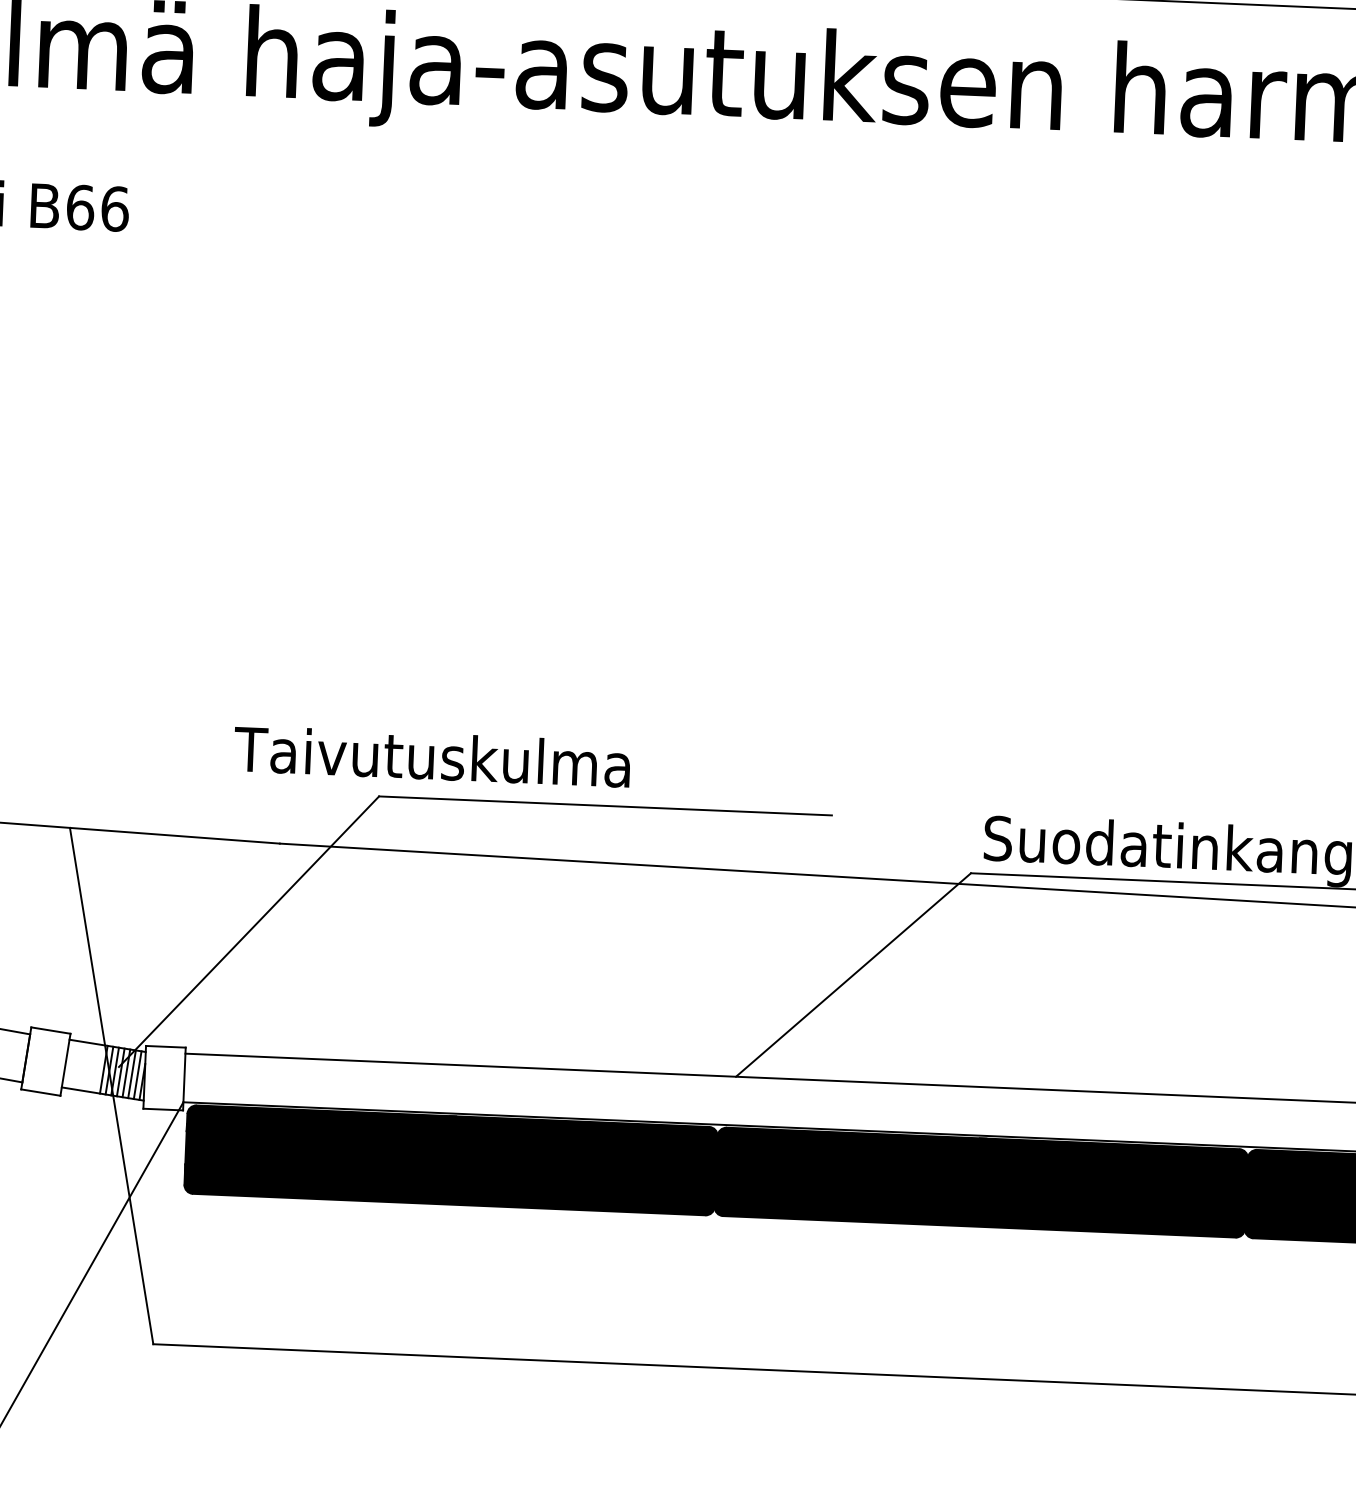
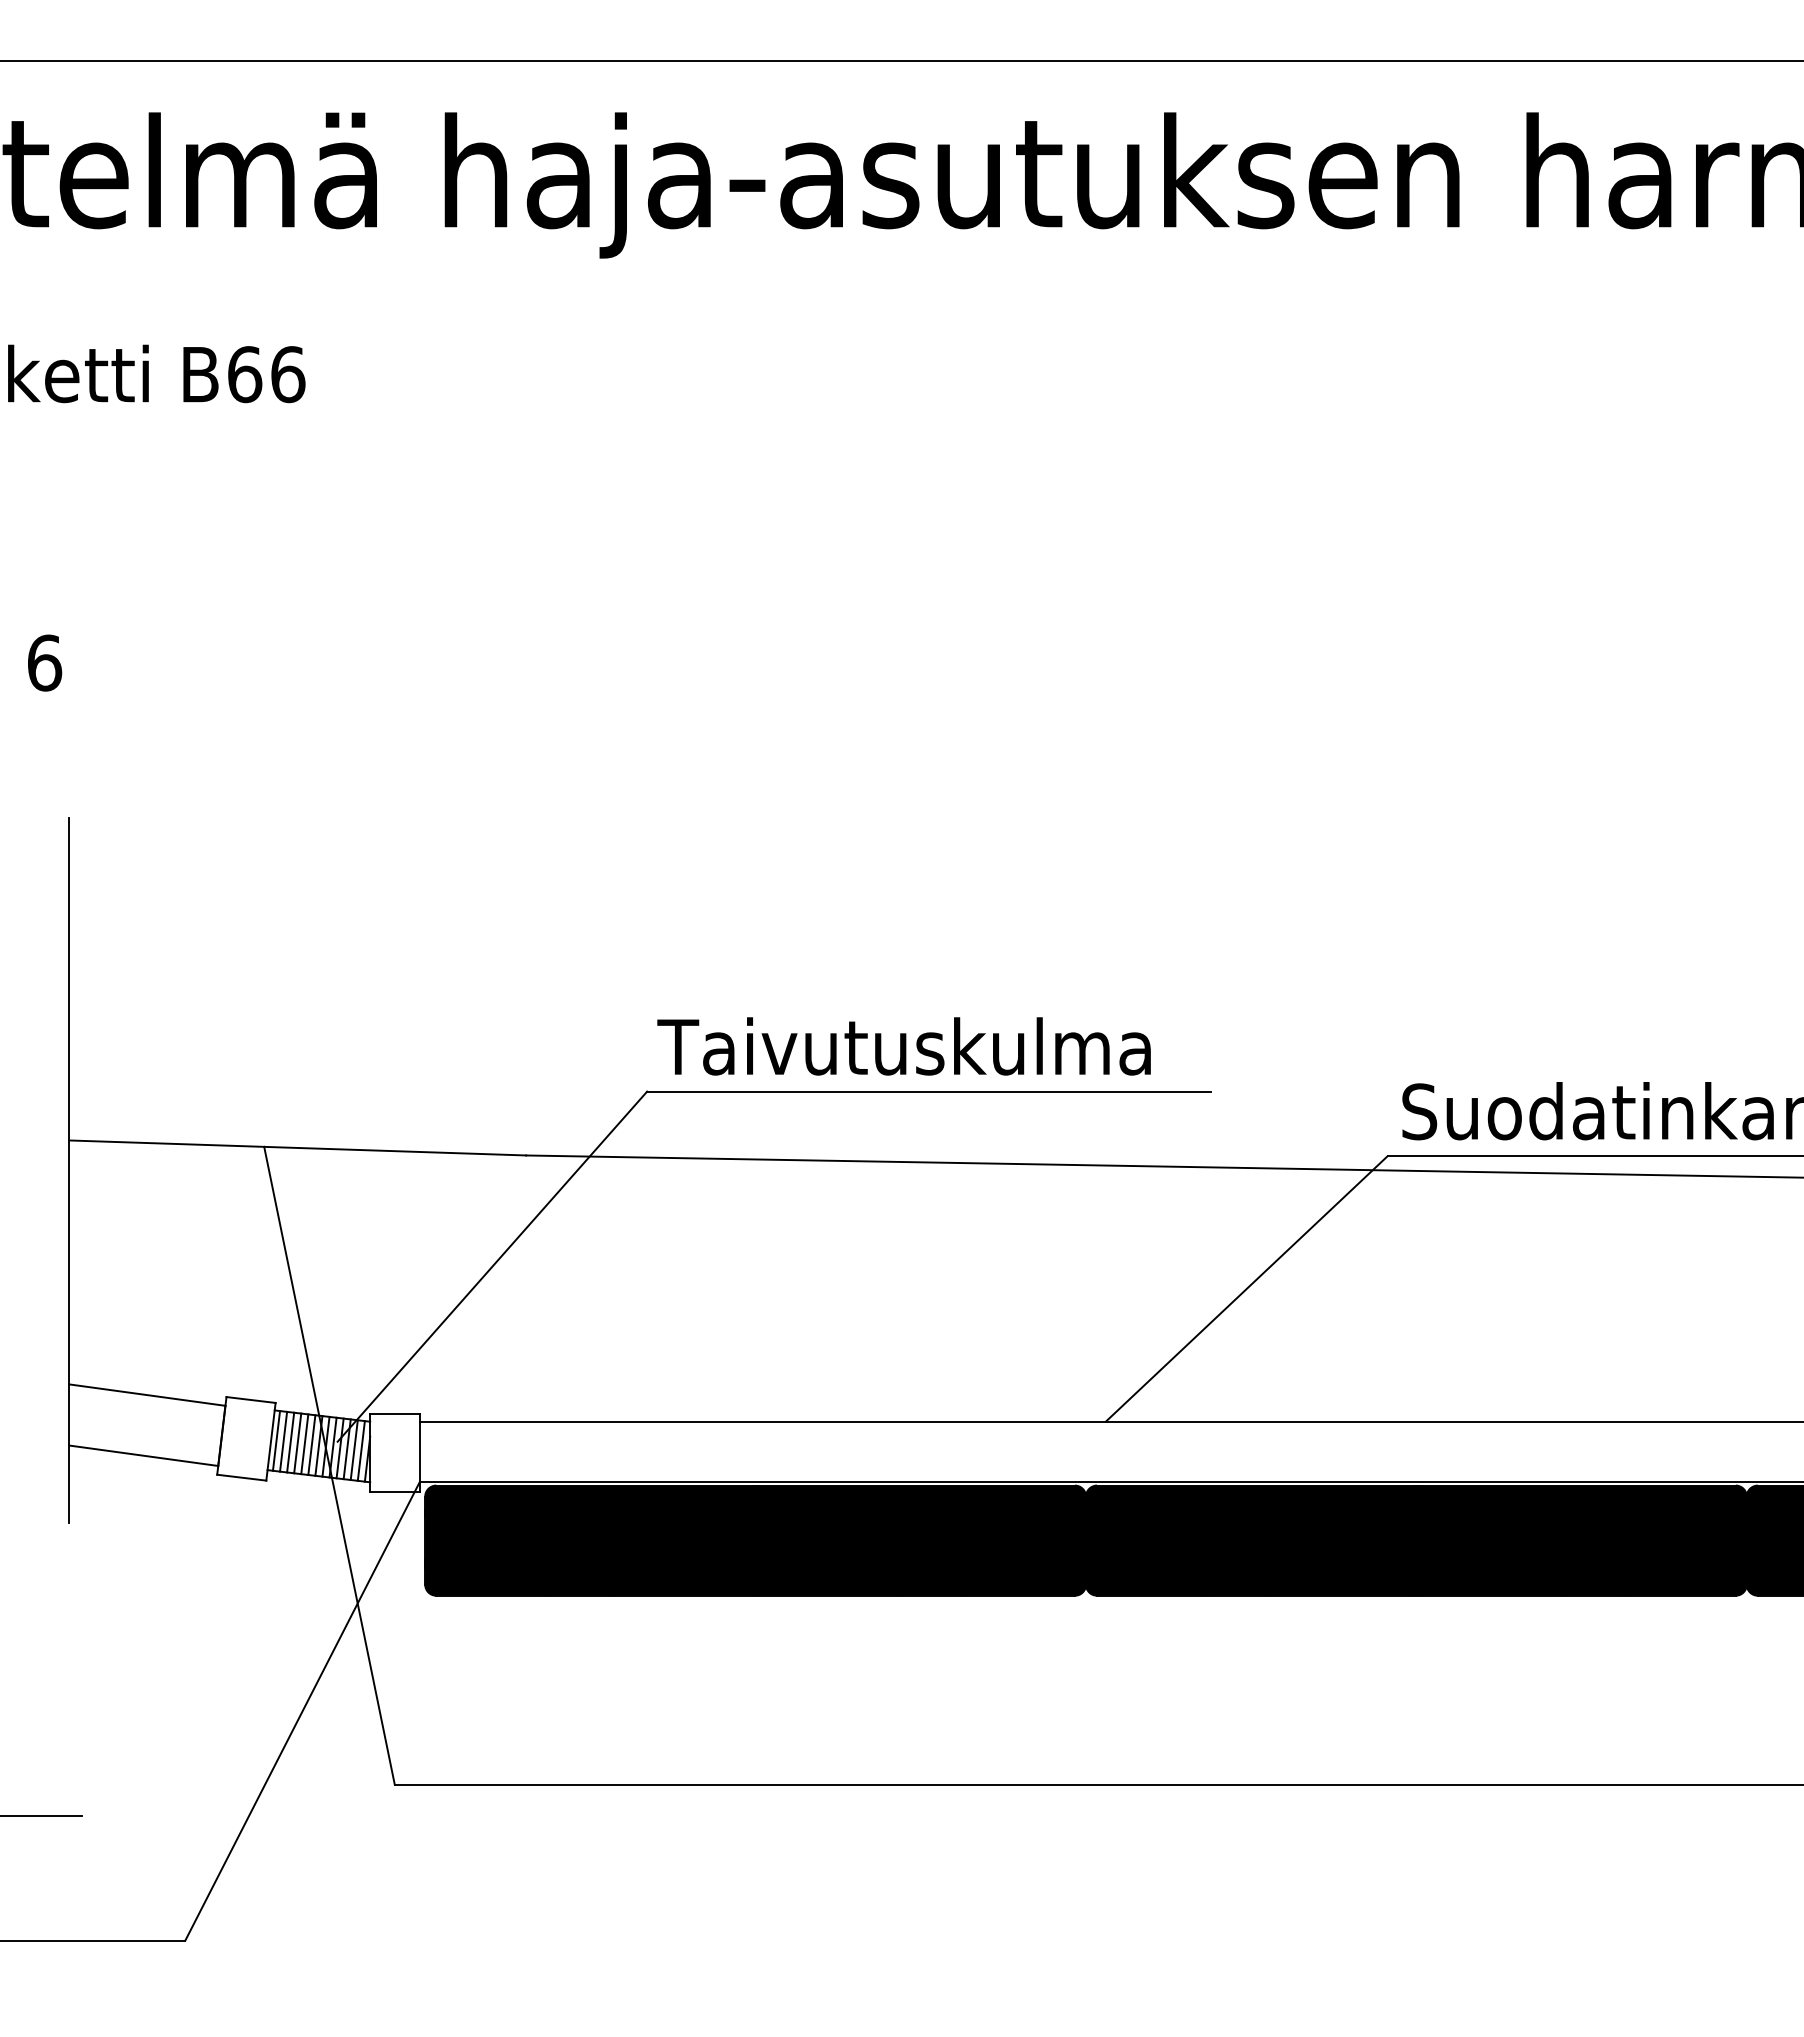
text: (431, 756) -> (903, 1046), moved
line: (69, 1063) -> (276, 1440), added
line: (75, 1064) -> (283, 1441), added
line: (81, 1066) -> (290, 1442), added
line: (86, 1067) -> (297, 1443), added
line: (92, 1068) -> (304, 1444), added
line: (97, 1068) -> (311, 1444), added

